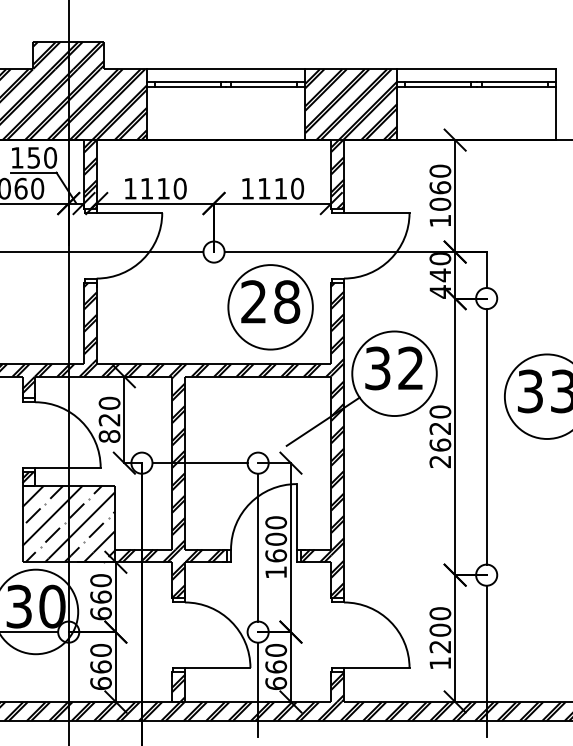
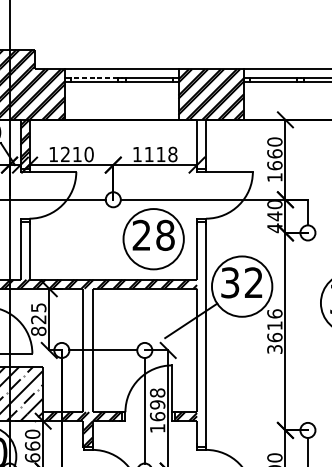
line: (187, 82) -> (94, 78), solid -> dashed
hatch: (337, 174) -> (201, 144), removed
text: (146, 188) -> (65, 154), 1110 -> 1210
text: (297, 188) -> (172, 154), 1110 -> 1118
text: (439, 203) -> (274, 165), 1060 -> 1660
hatch: (90, 323) -> (25, 250), removed
text: (109, 402) -> (38, 307), 820 -> 825
text: (440, 436) -> (274, 331), 2620 -> 3616
line: (486, 436) -> (307, 331), removed
hatch: (337, 440) -> (201, 334), removed
hatch: (178, 462) -> (87, 349), removed
text: (276, 530) -> (157, 398), 1600 -> 1698

